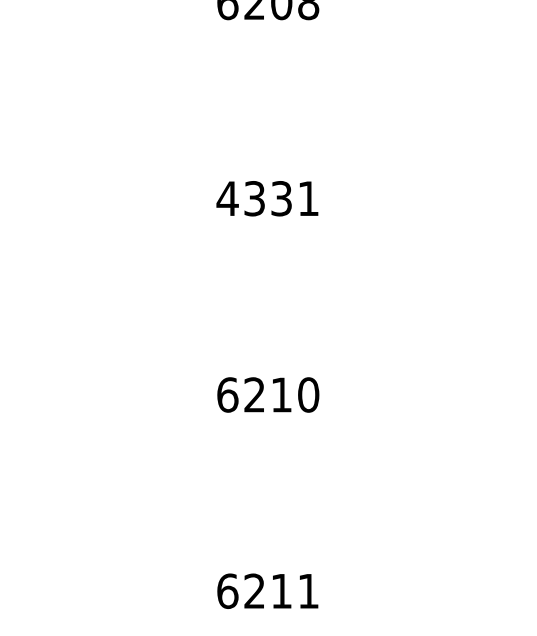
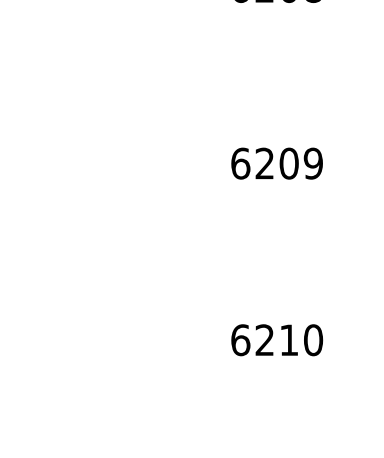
text: (267, 198) -> (276, 163), 4331 -> 6209

